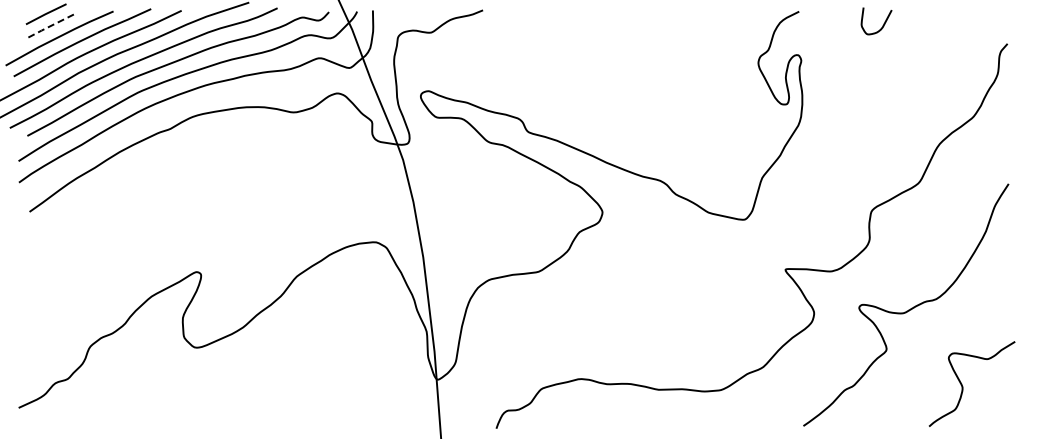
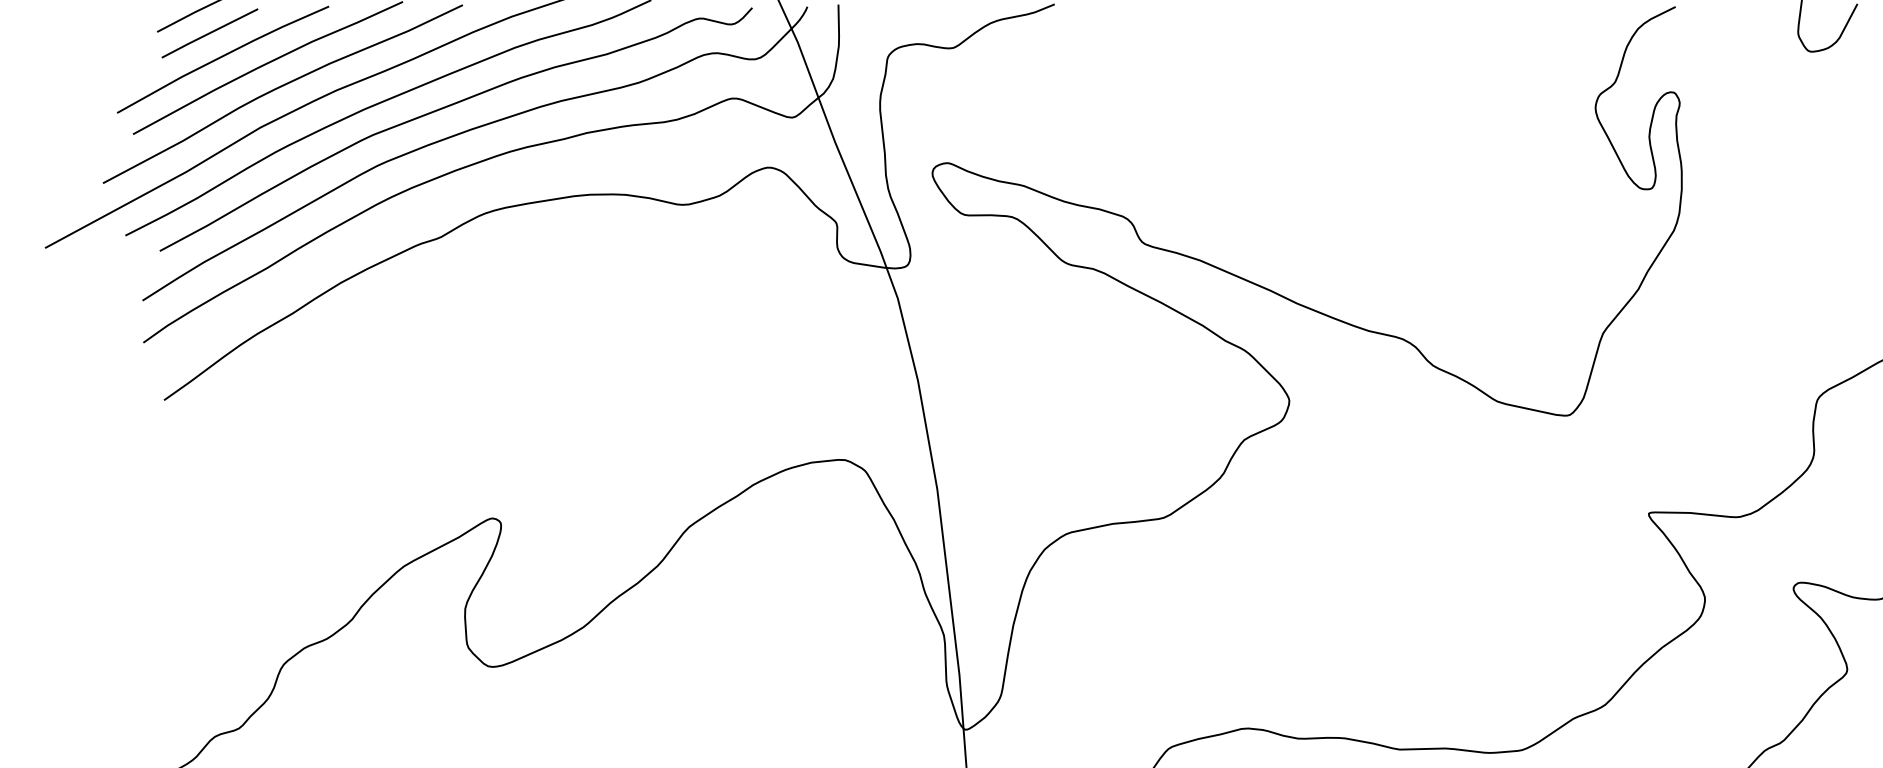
line: (52, 24) -> (209, 32), dashed -> solid

